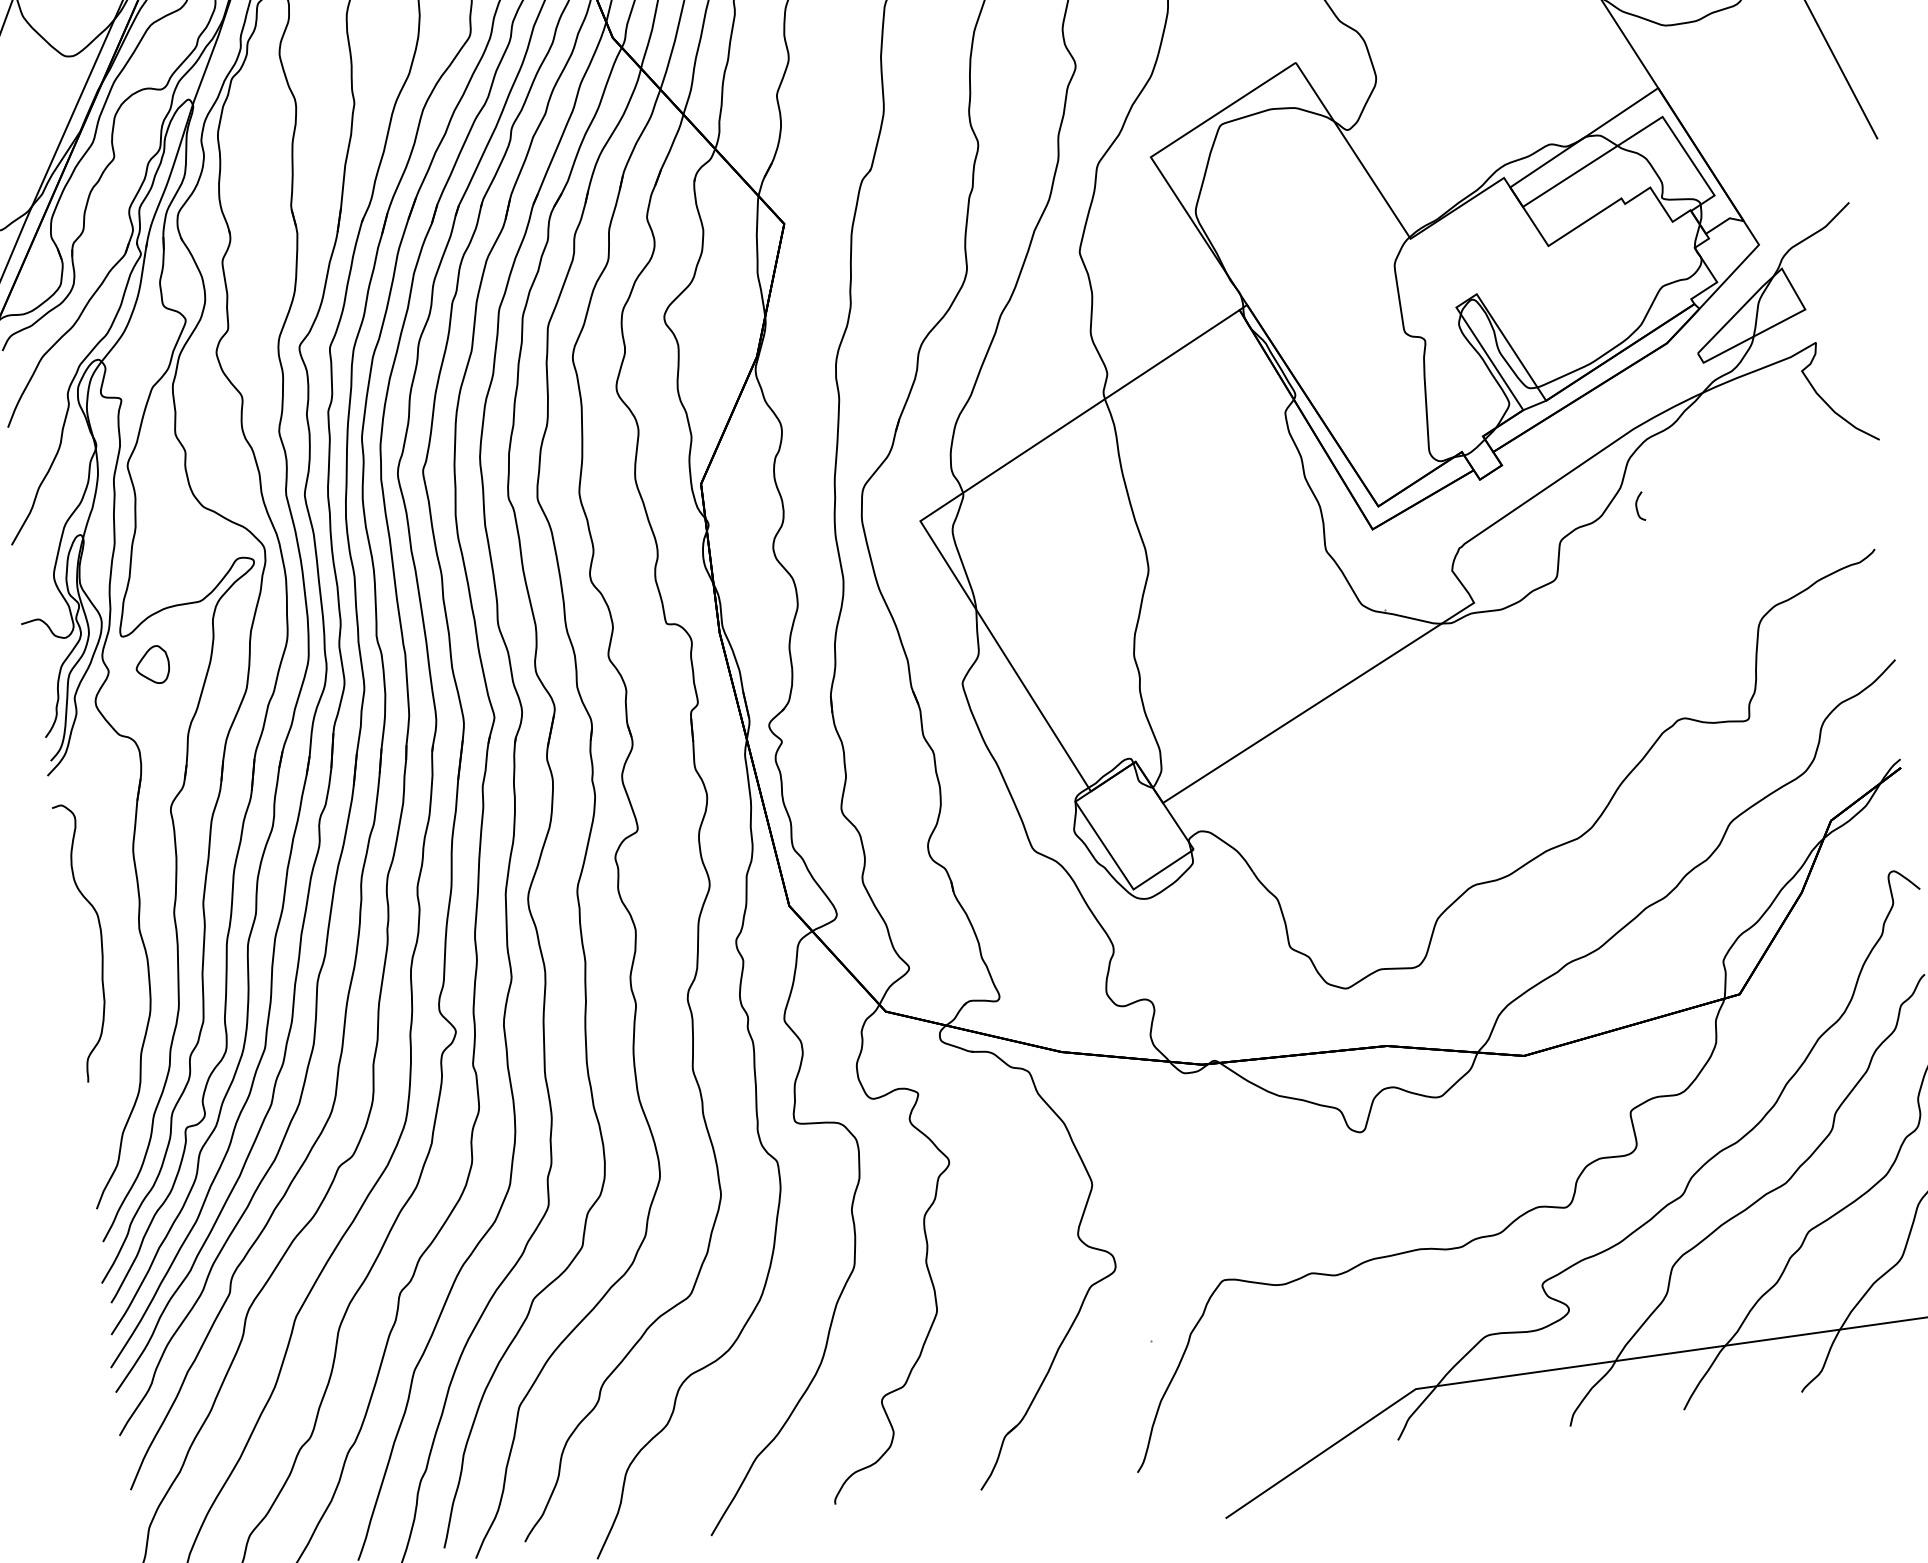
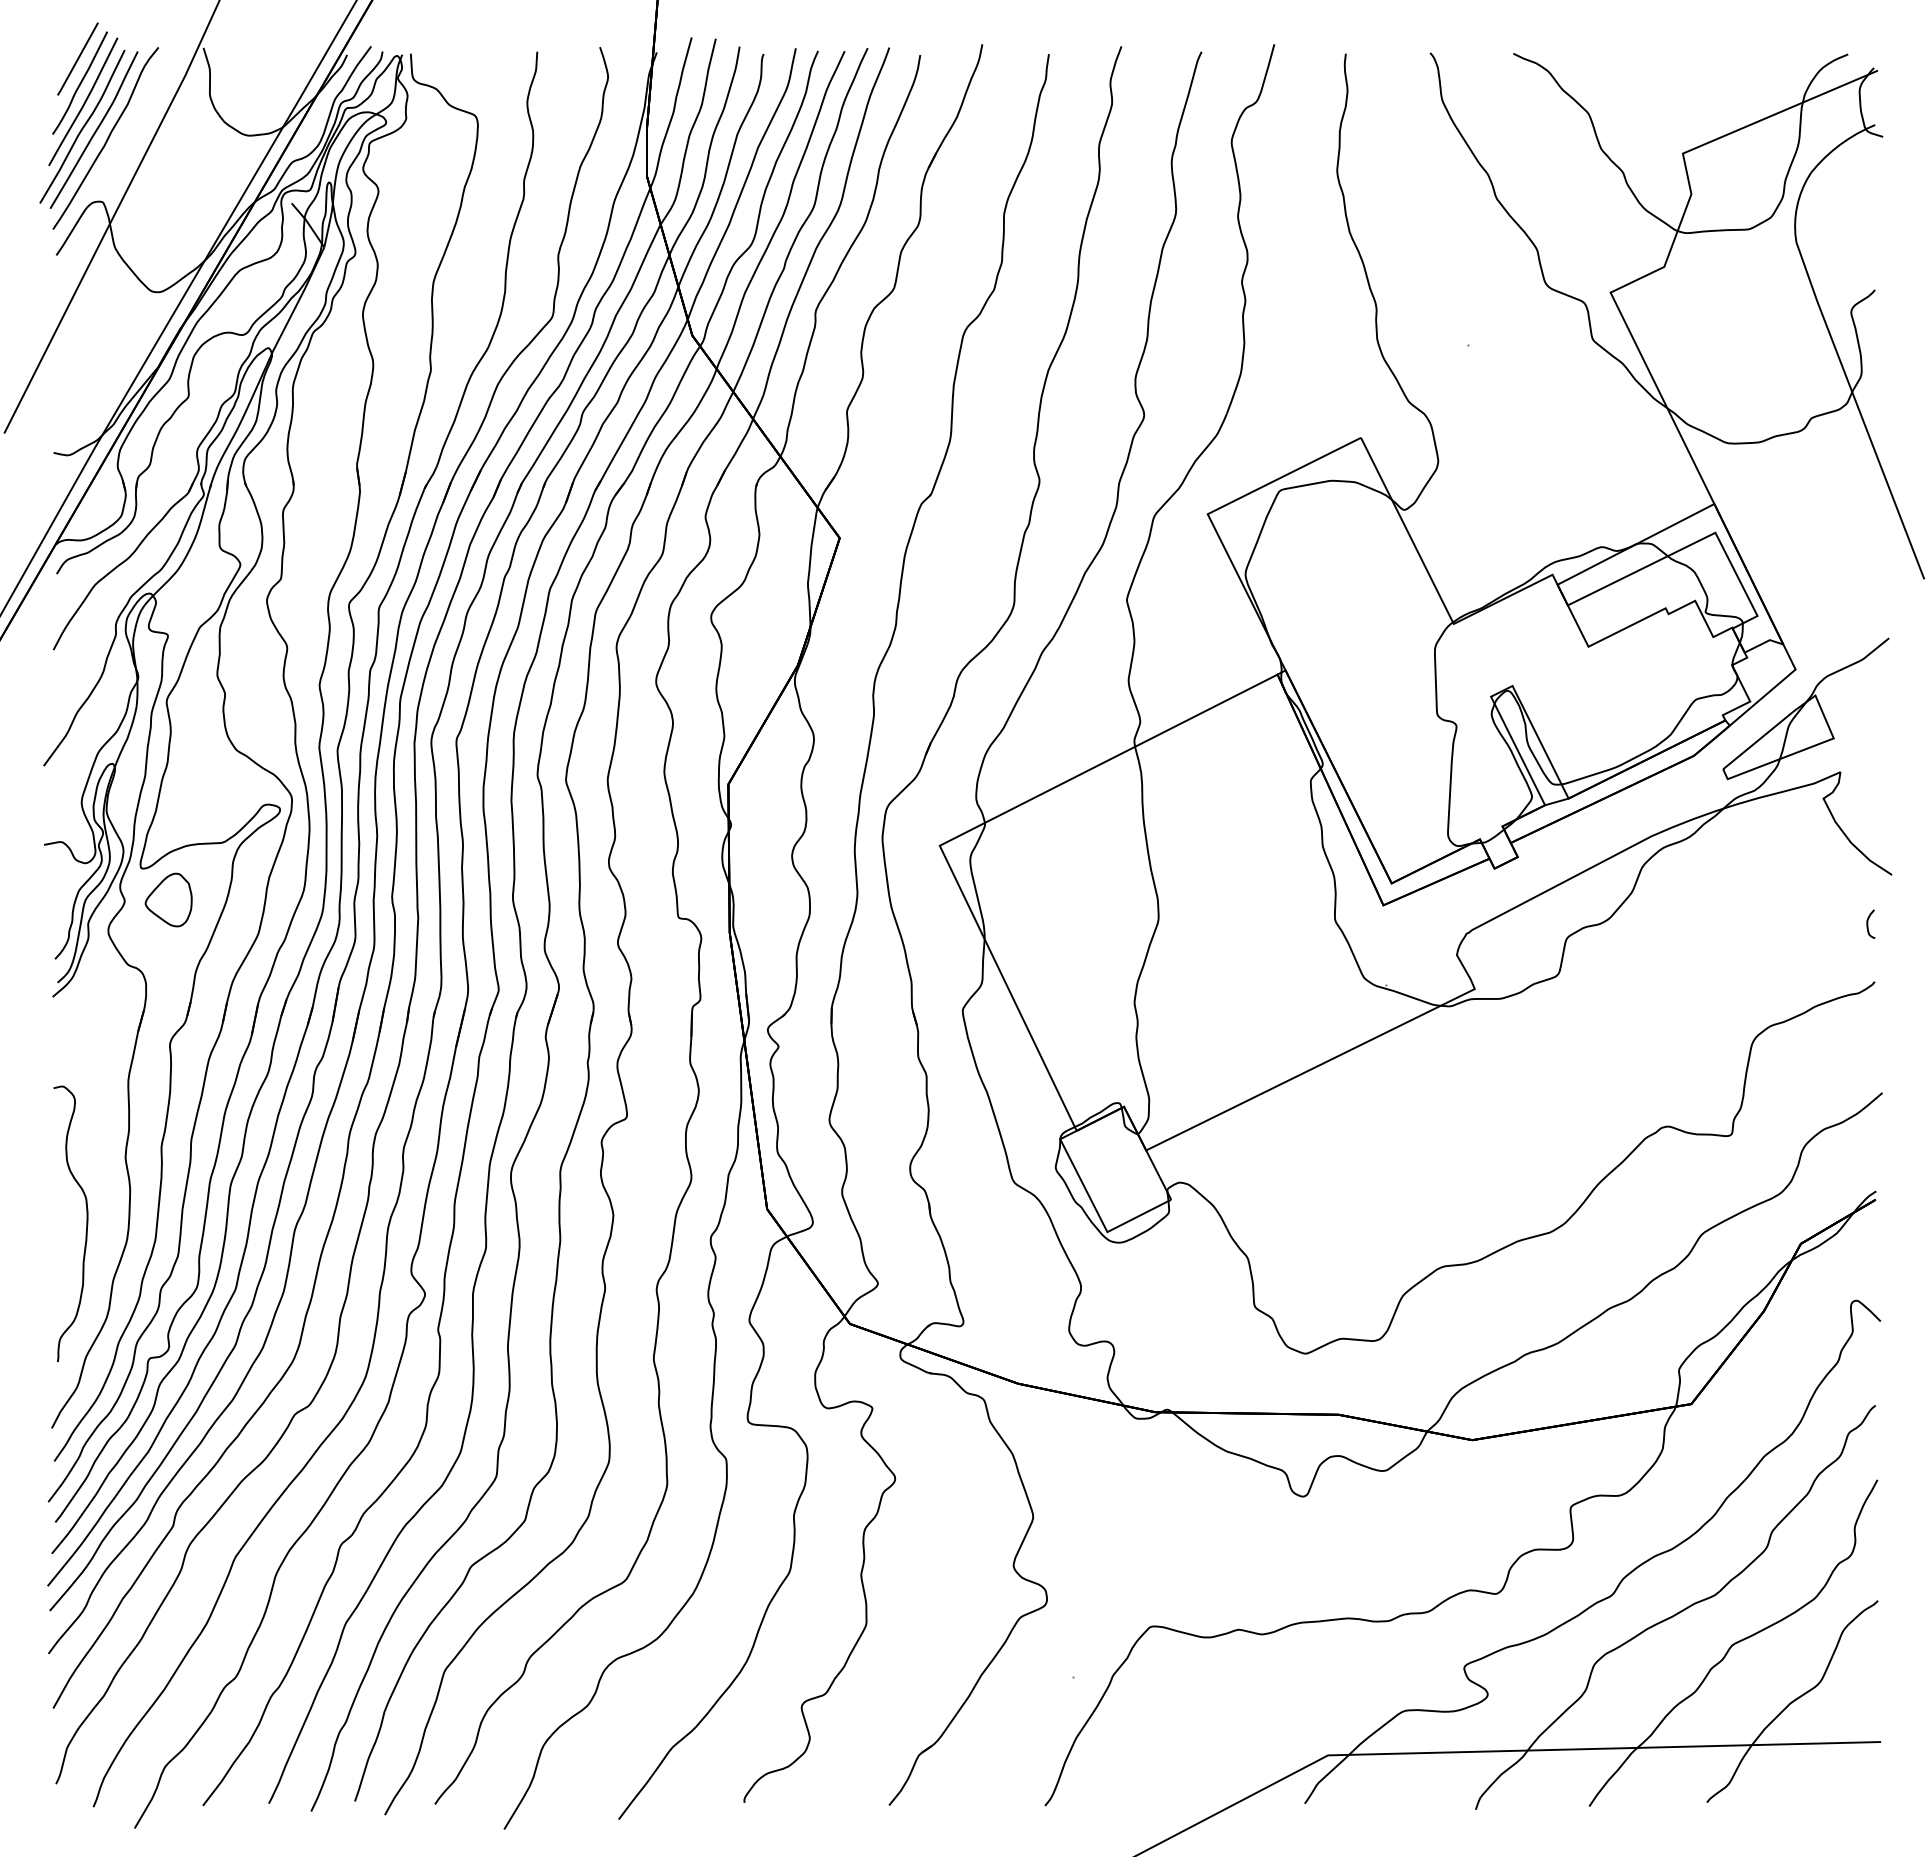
curve: (1637, 506) -> (1868, 923), moved
part: (152, 664) -> (168, 899), size x1.43
curve: (100, 940) -> (86, 1223), moved

